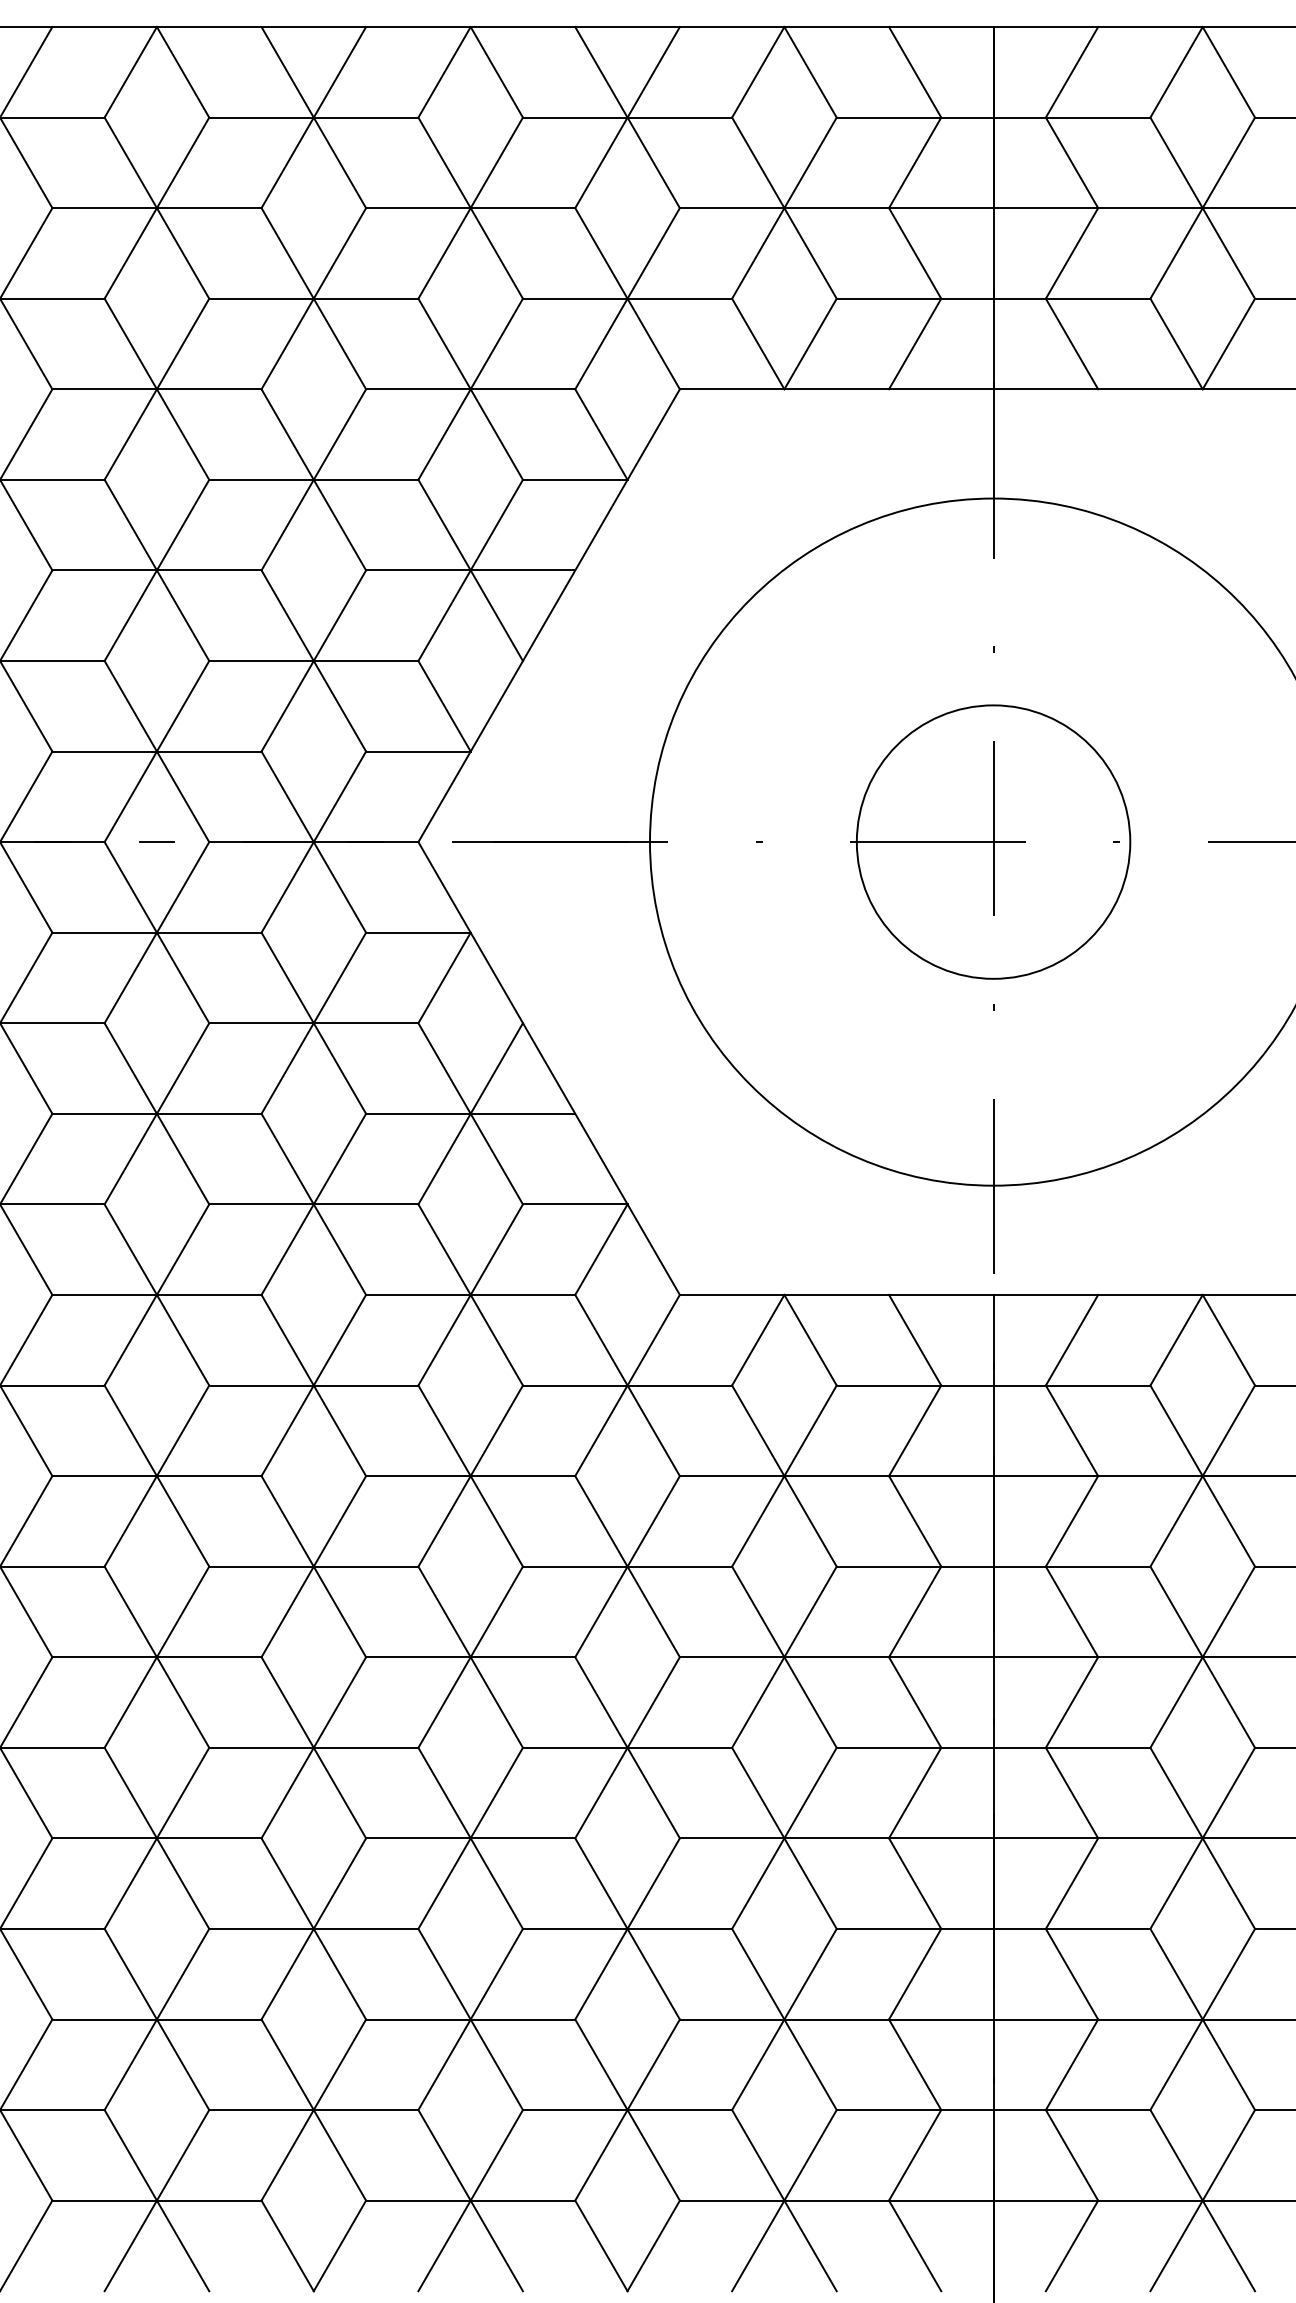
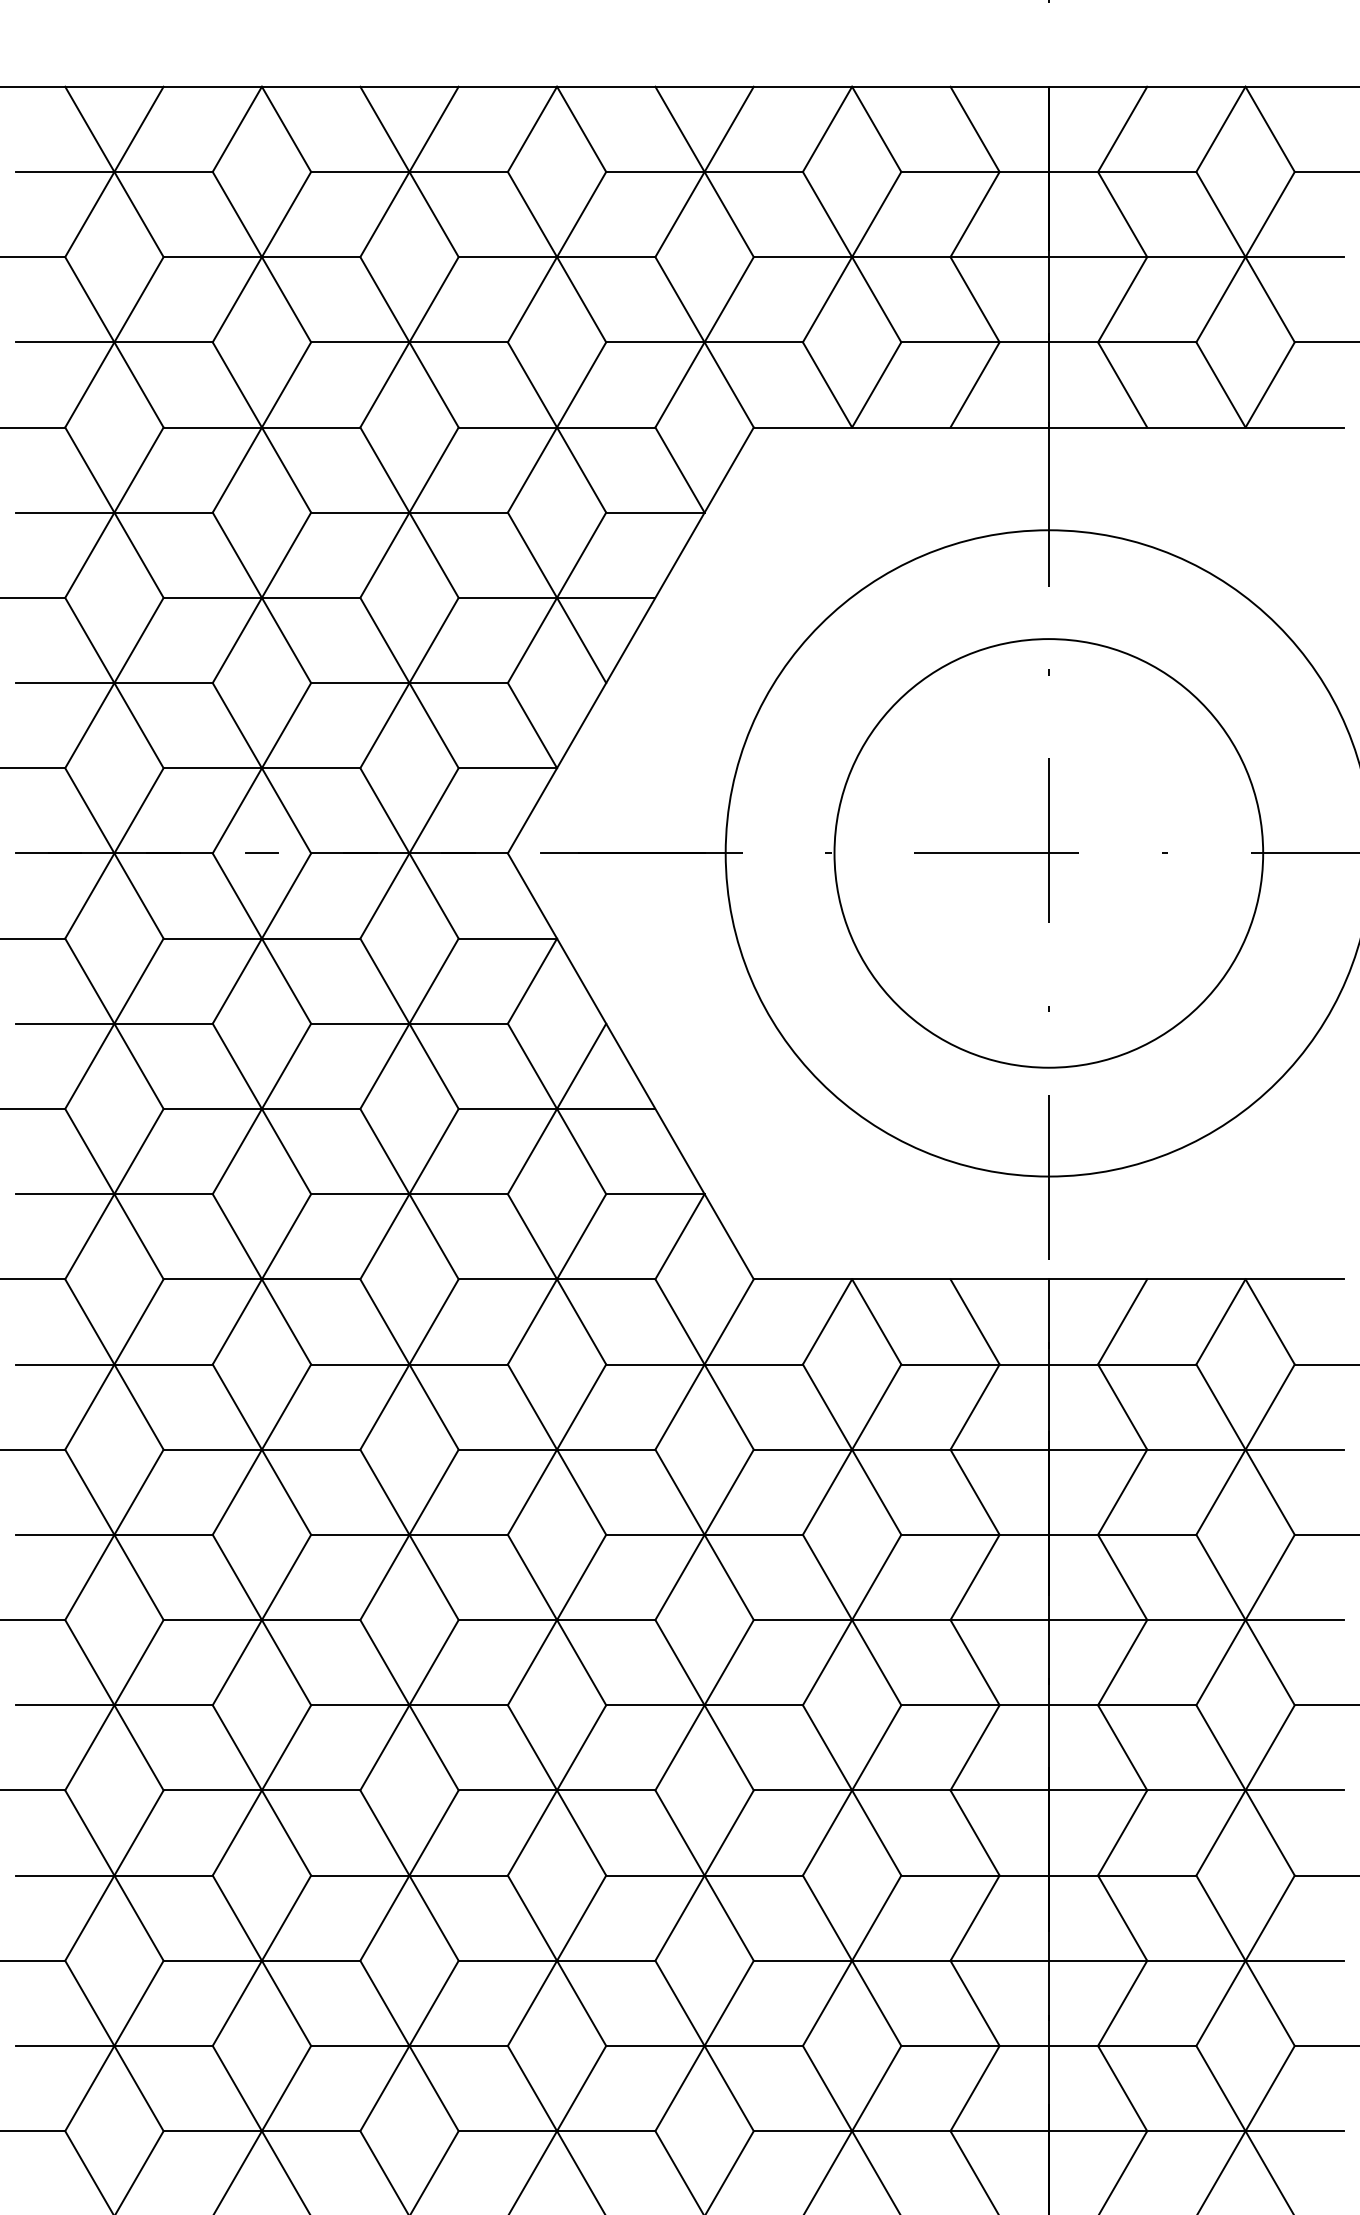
circle: (993, 842) -> (1048, 853), size x1.67

